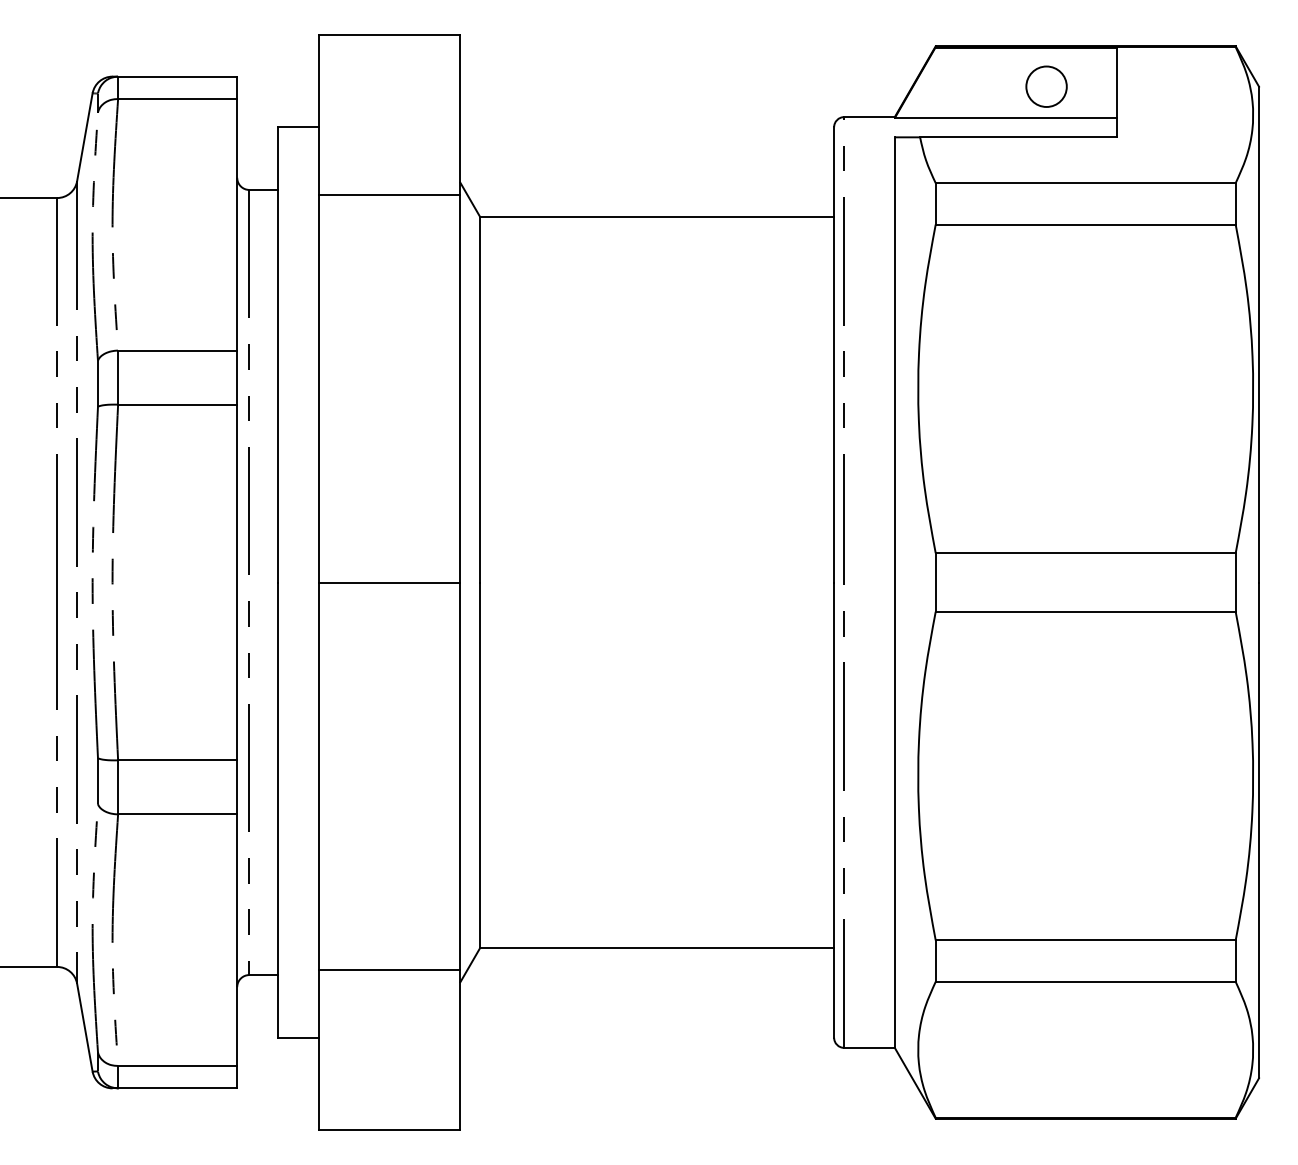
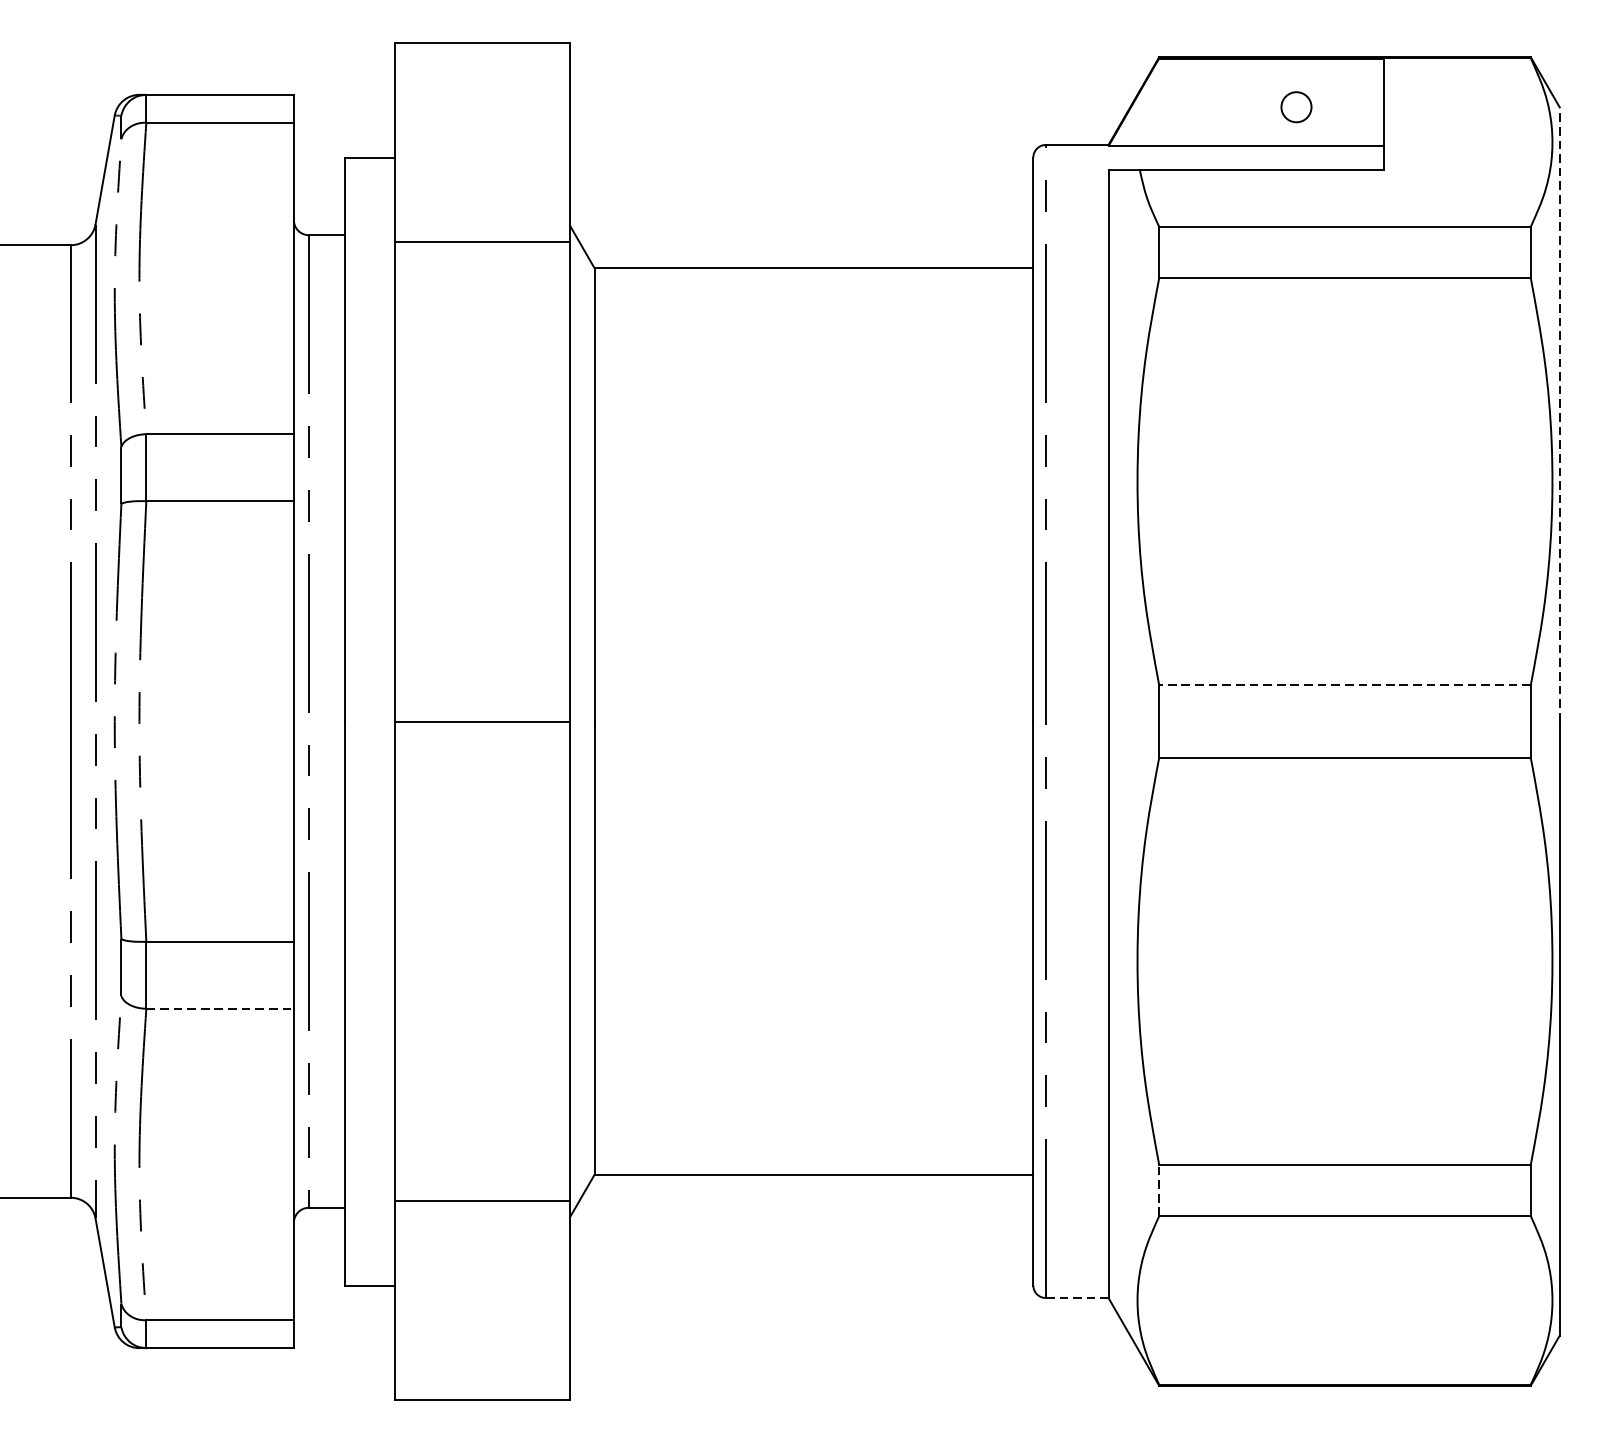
circle: (1046, 86) -> (1296, 107), size x0.6
line: (1259, 334) -> (1560, 414), solid -> dashed
line: (1085, 553) -> (1344, 685), solid -> dashed
line: (177, 814) -> (219, 1008), solid -> dashed
line: (935, 961) -> (1158, 1191), solid -> dashed
line: (870, 1047) -> (1078, 1297), solid -> dashed

